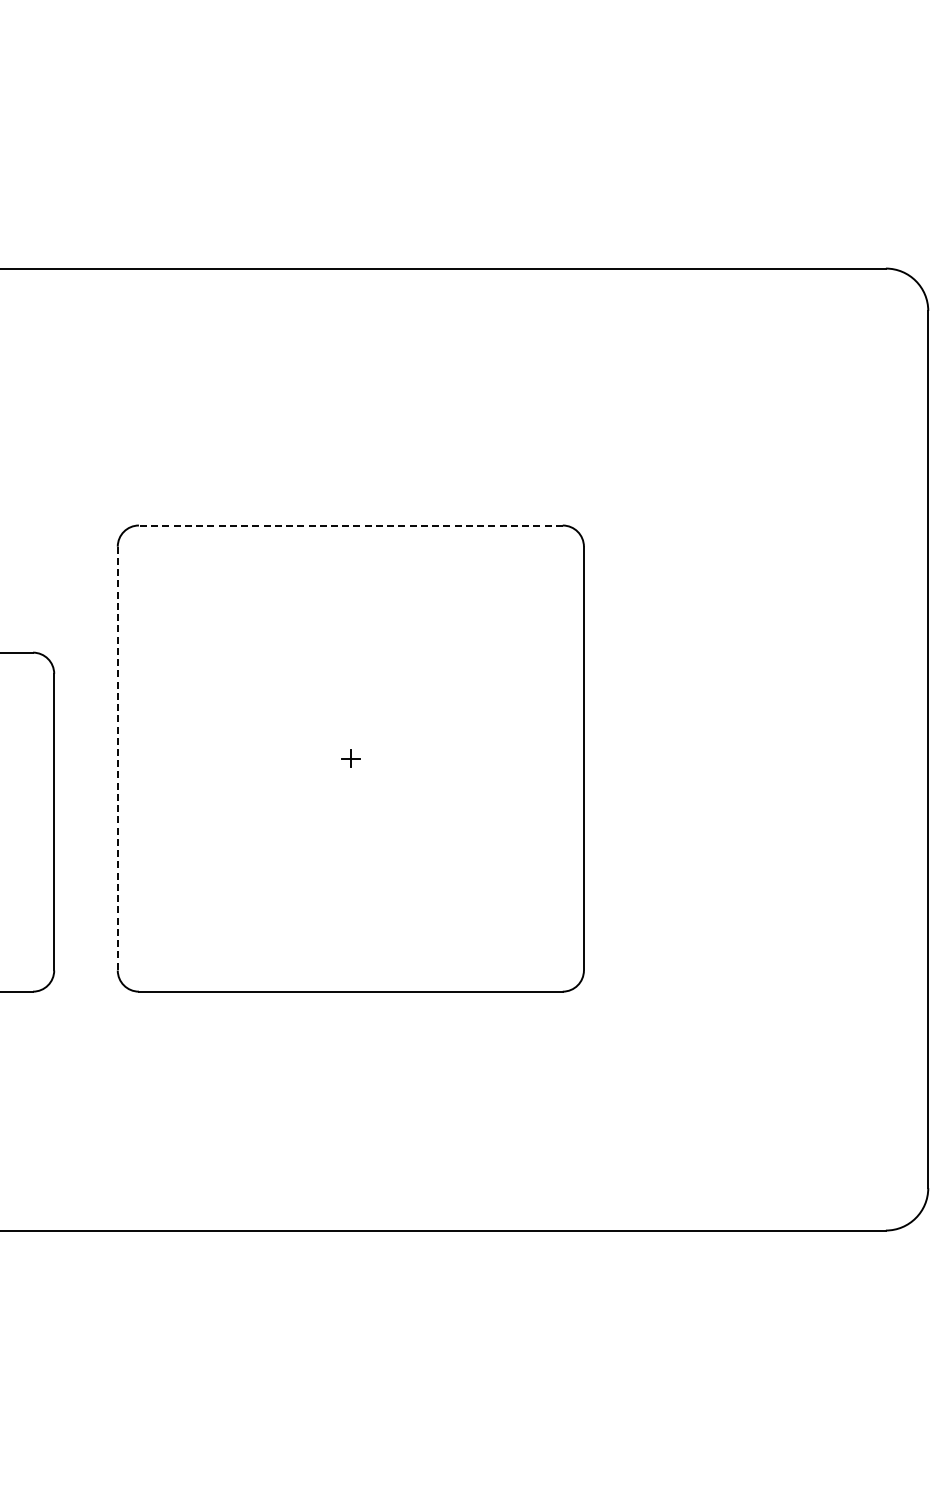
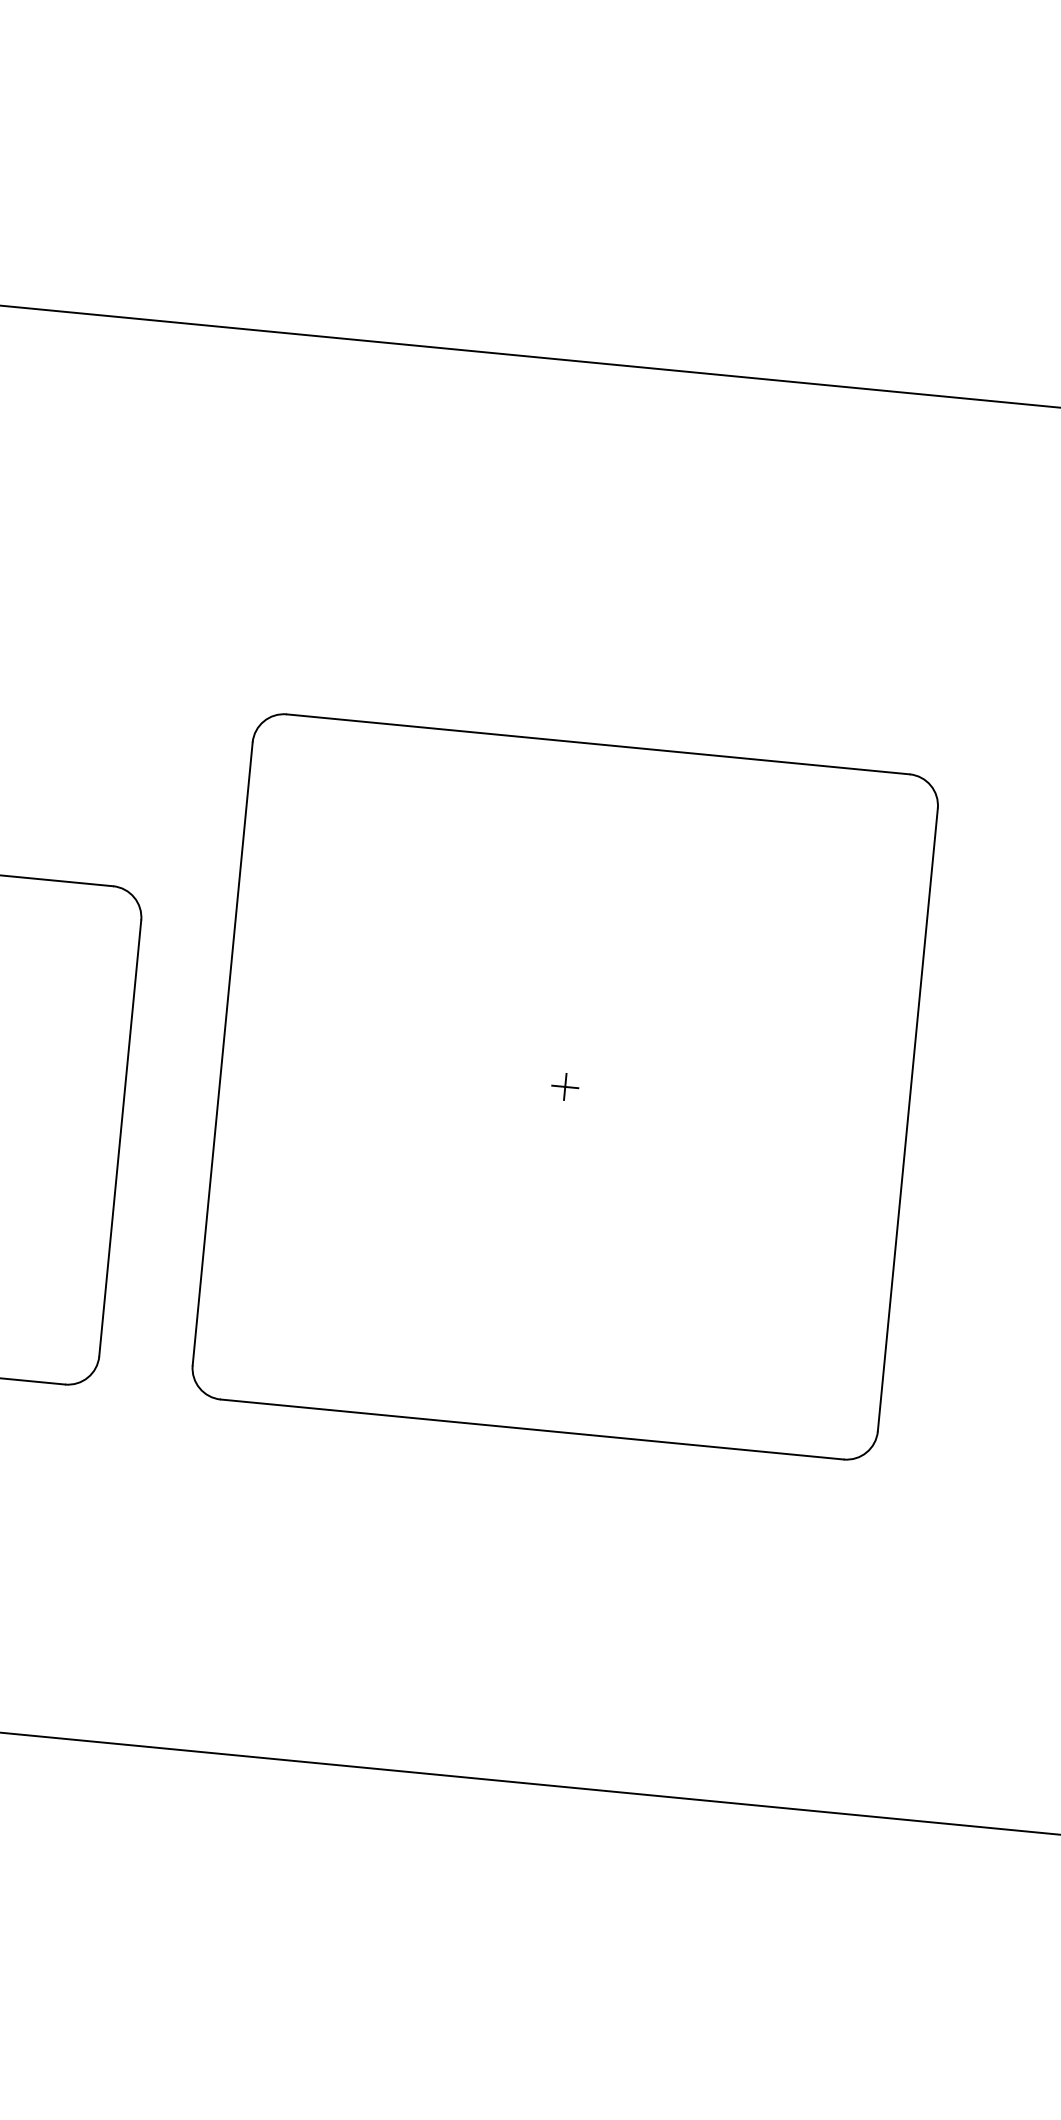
line: (350, 525) -> (597, 744), dashed -> solid
line: (117, 758) -> (222, 1053), dashed -> solid

